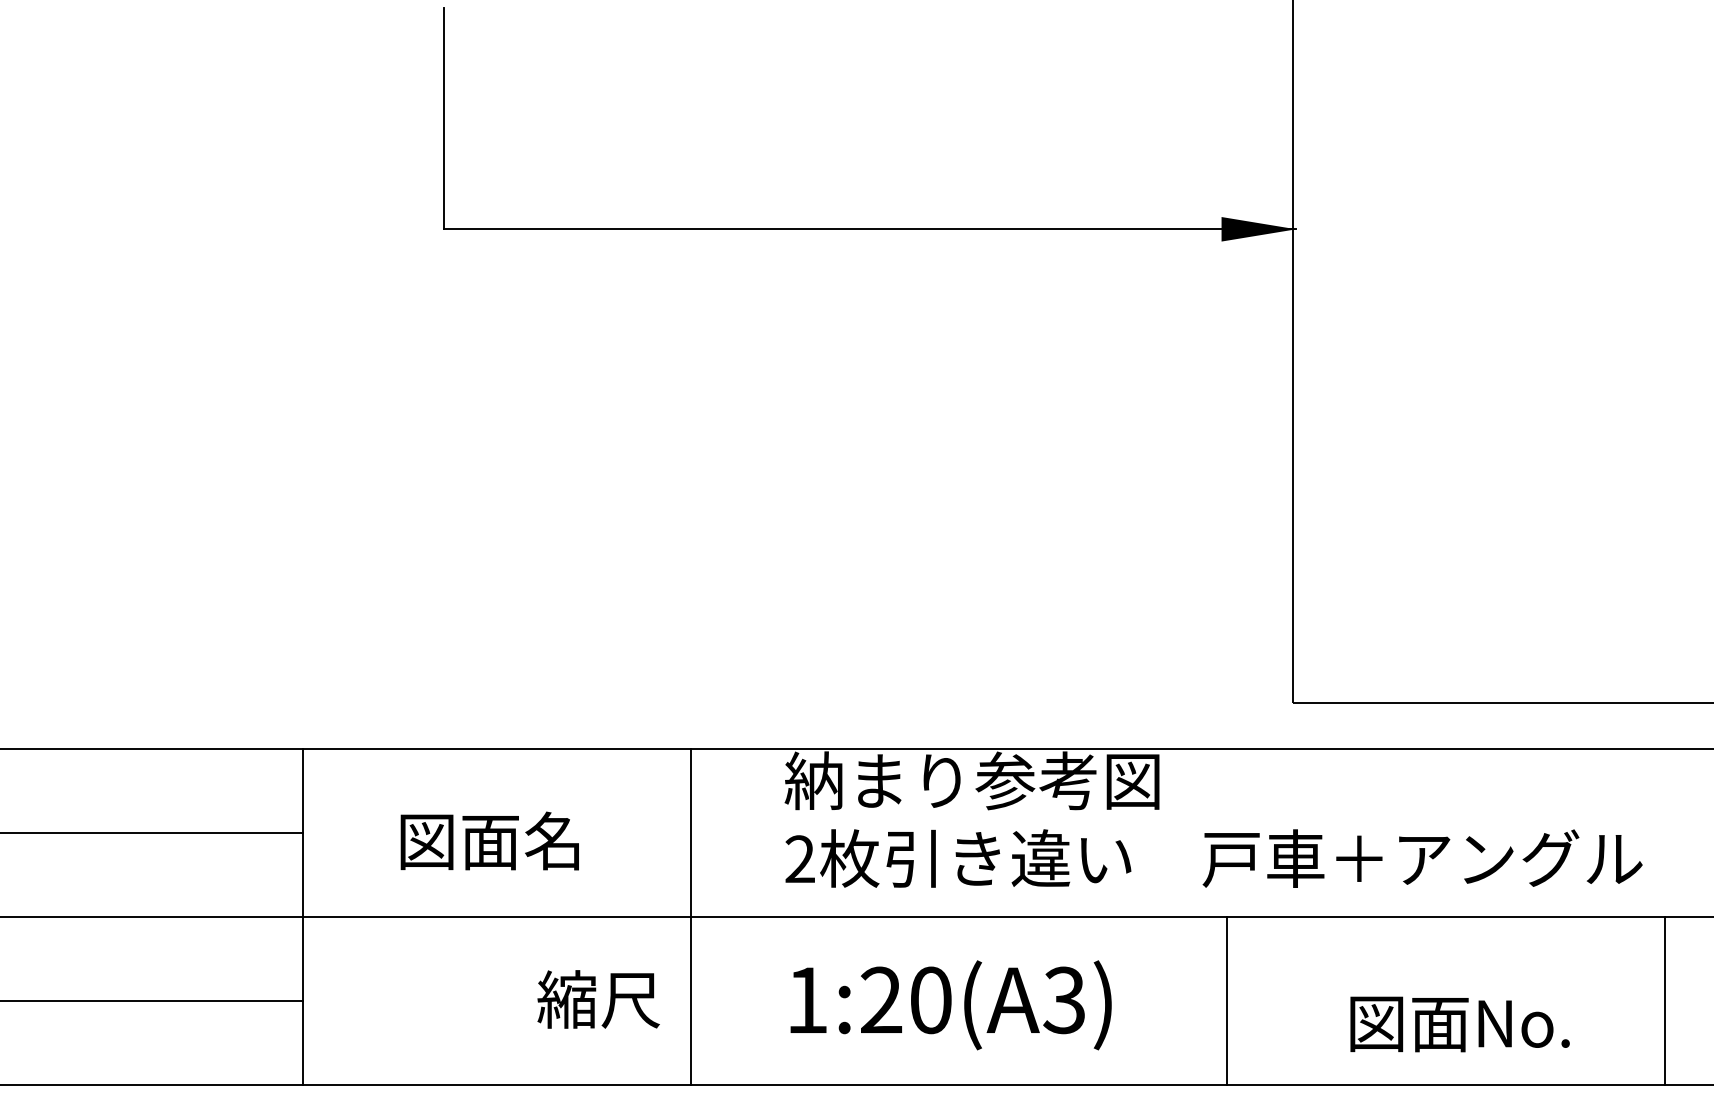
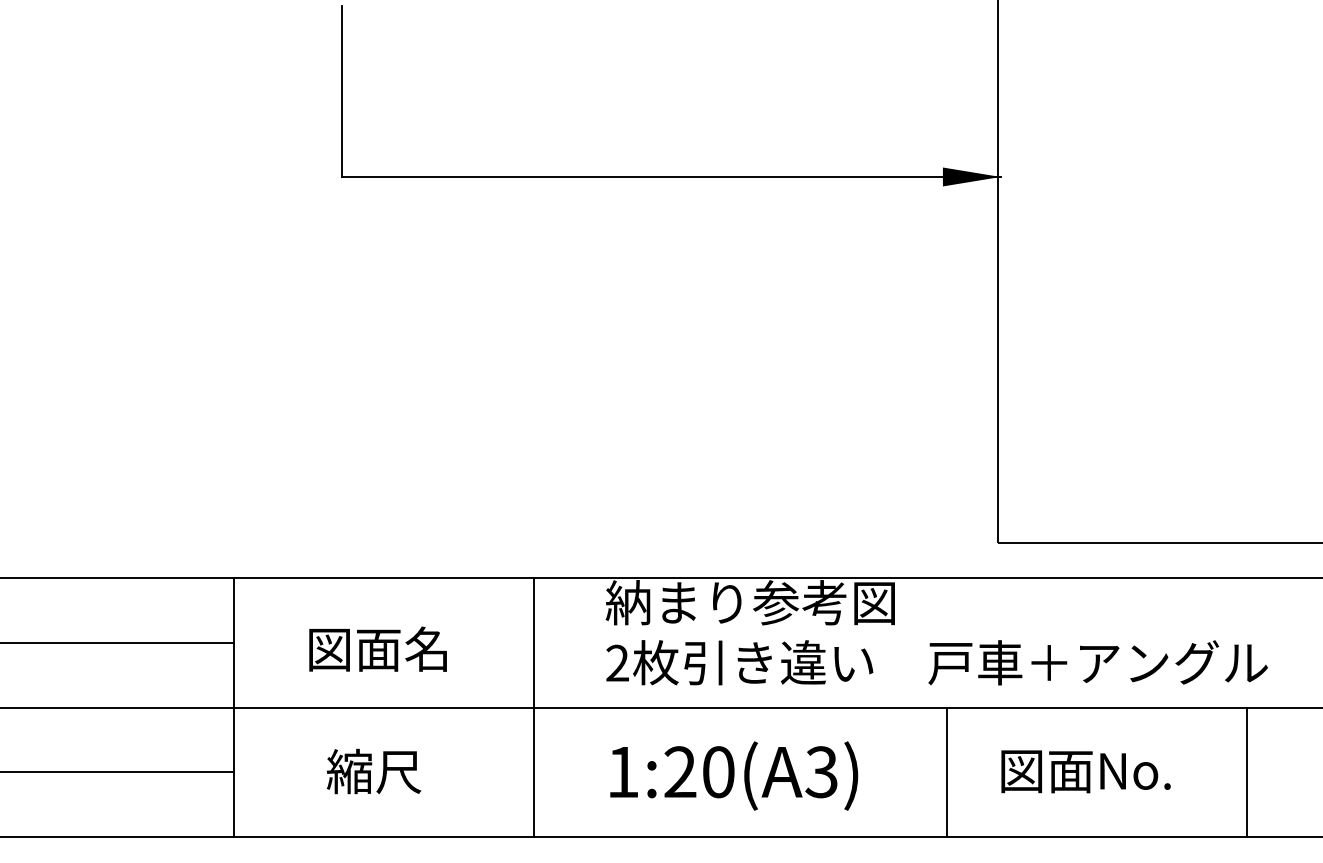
text: (597, 999) -> (373, 771), moved
line: (1664, 1000) -> (1246, 772), moved
text: (1459, 1024) -> (1085, 771), moved

